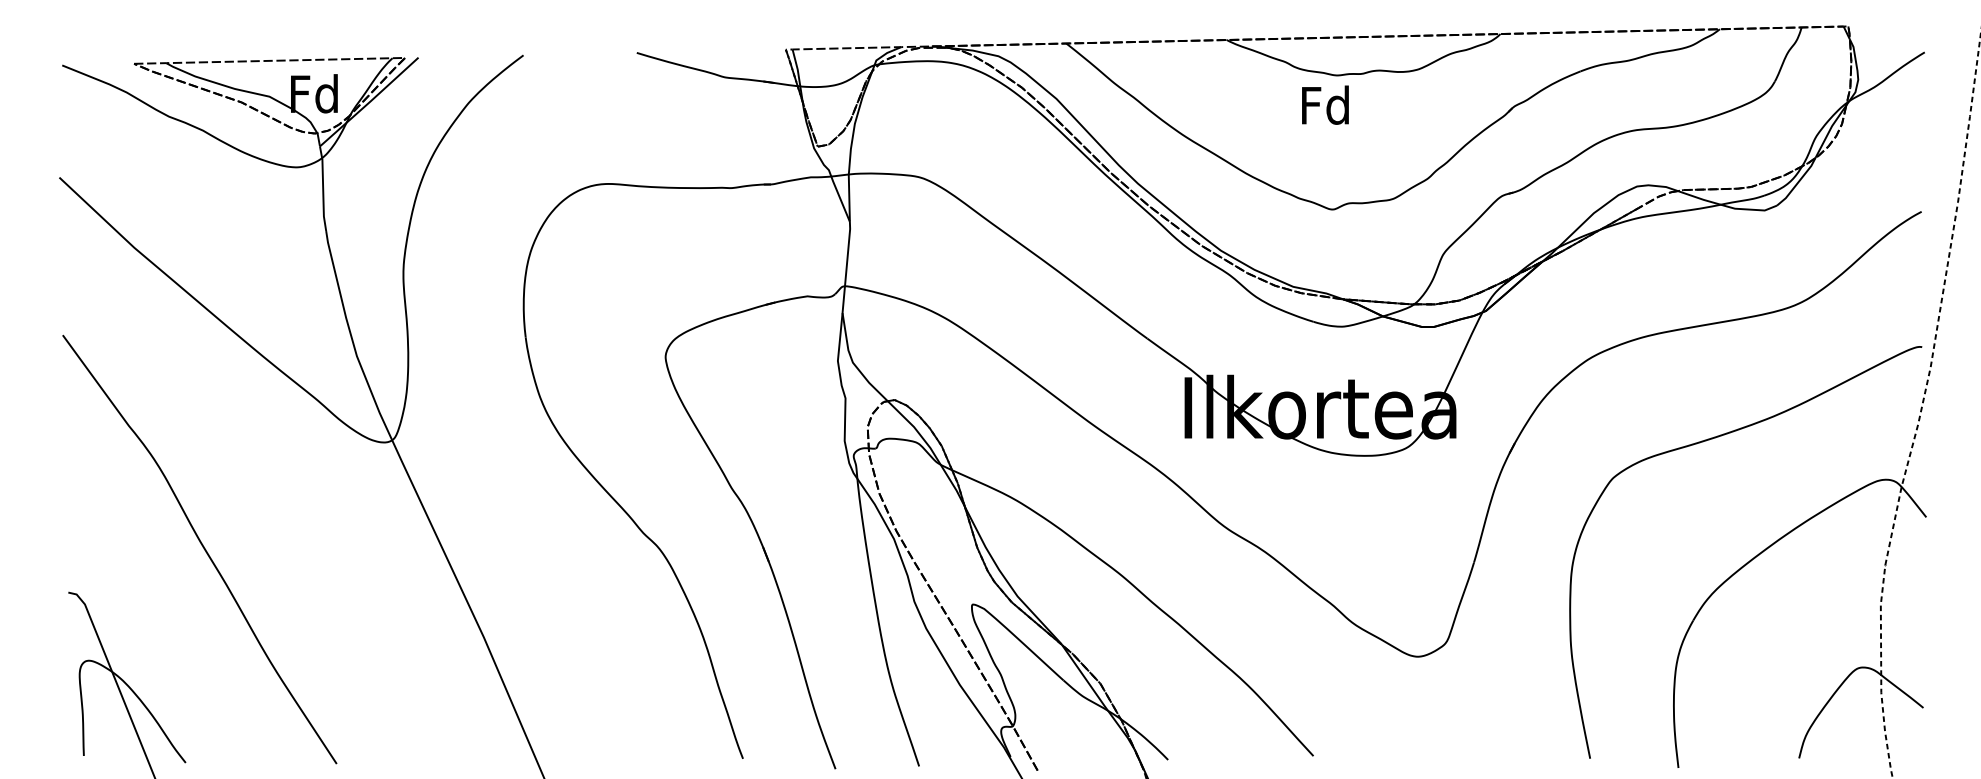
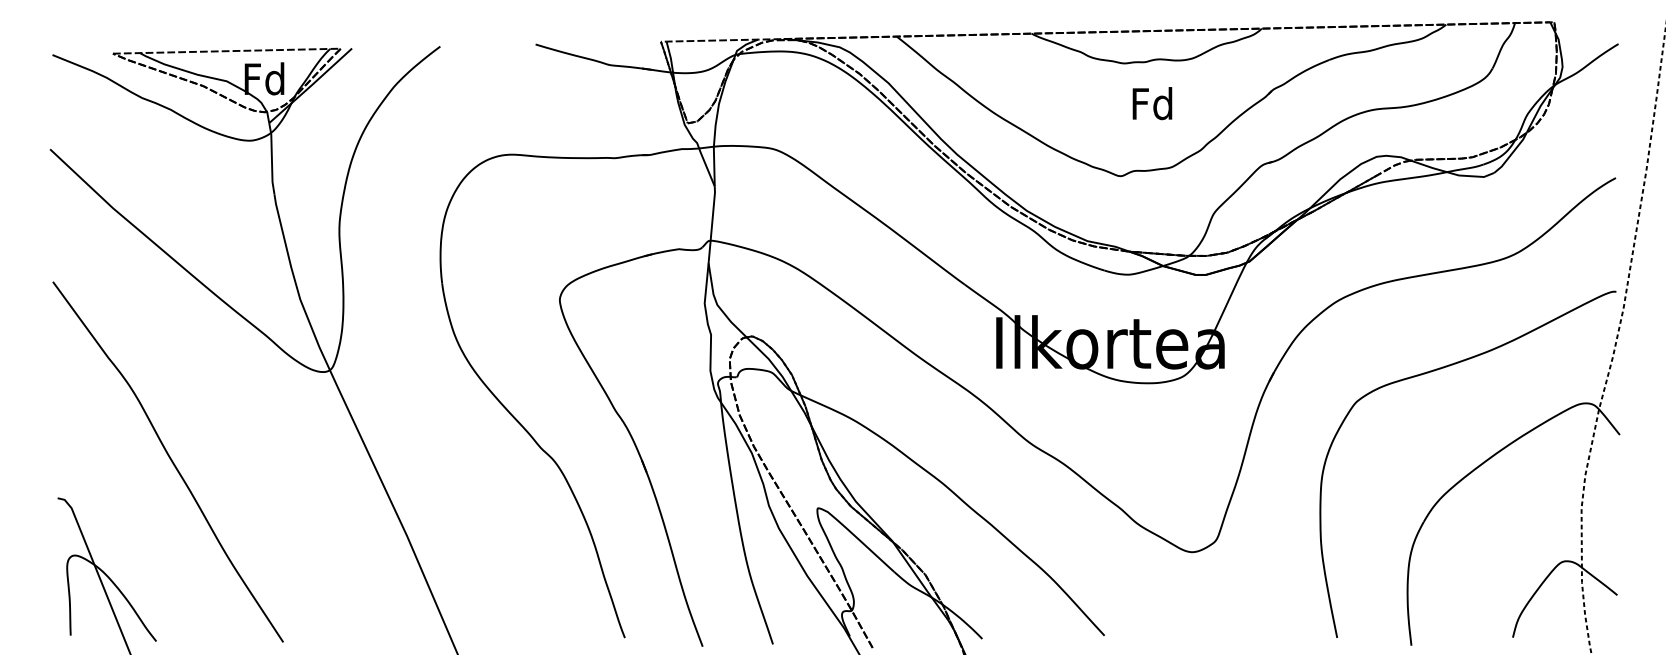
text: (1325, 104) -> (1152, 103), moved

